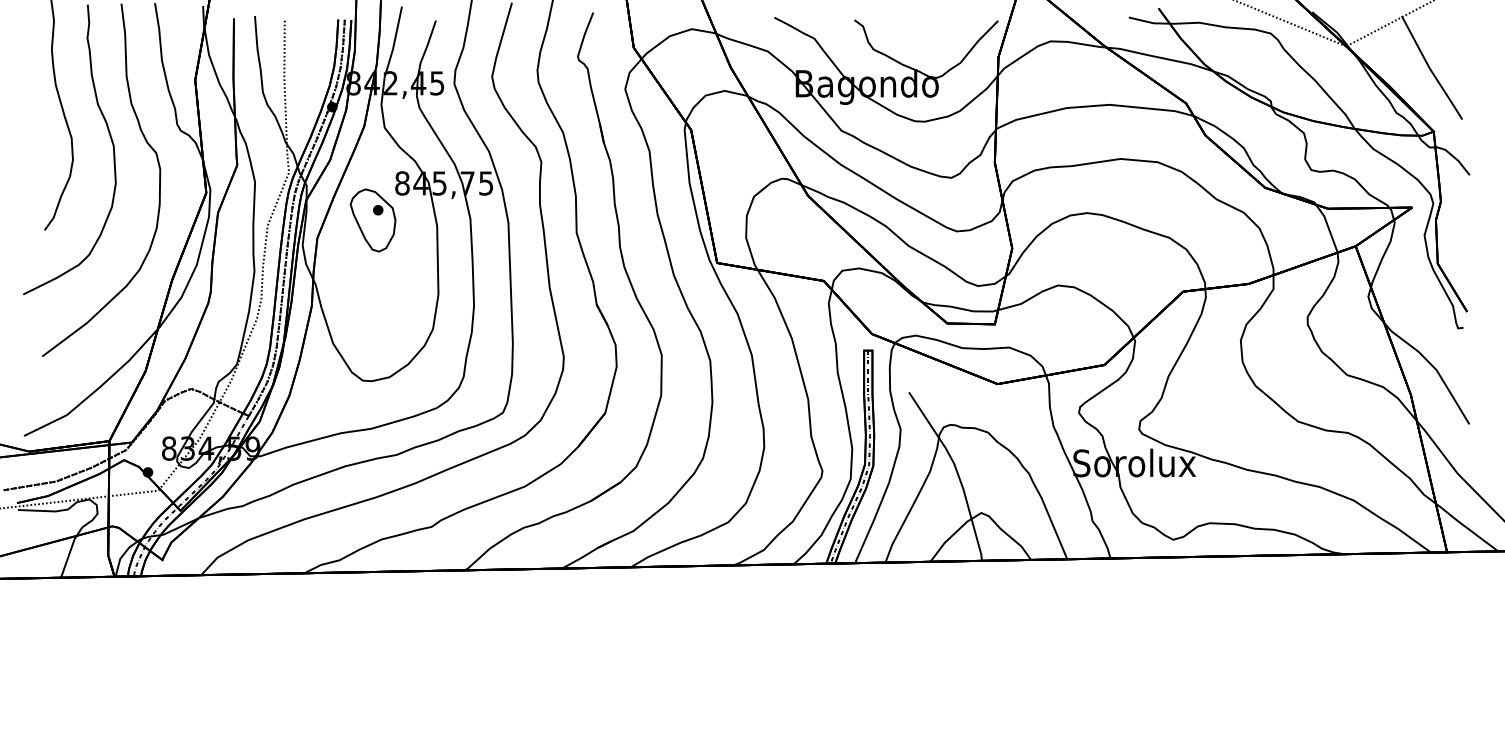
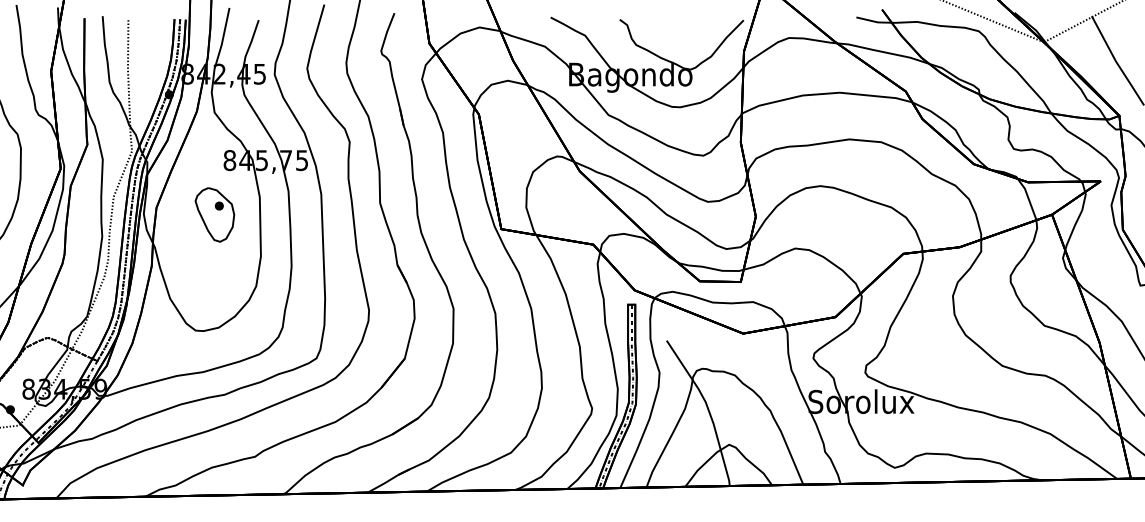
part: (372, 220) -> (214, 214), moved

